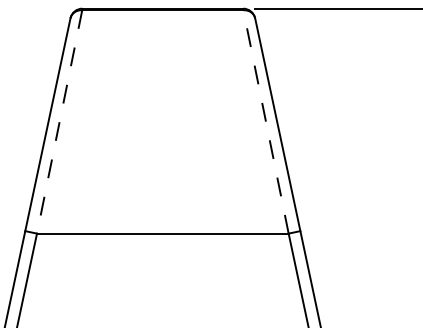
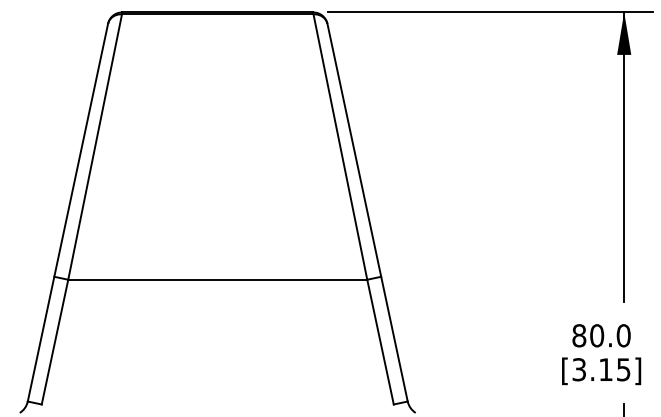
line: (266, 121) -> (340, 146), dashed -> solid
line: (59, 122) -> (95, 147), dashed -> solid

